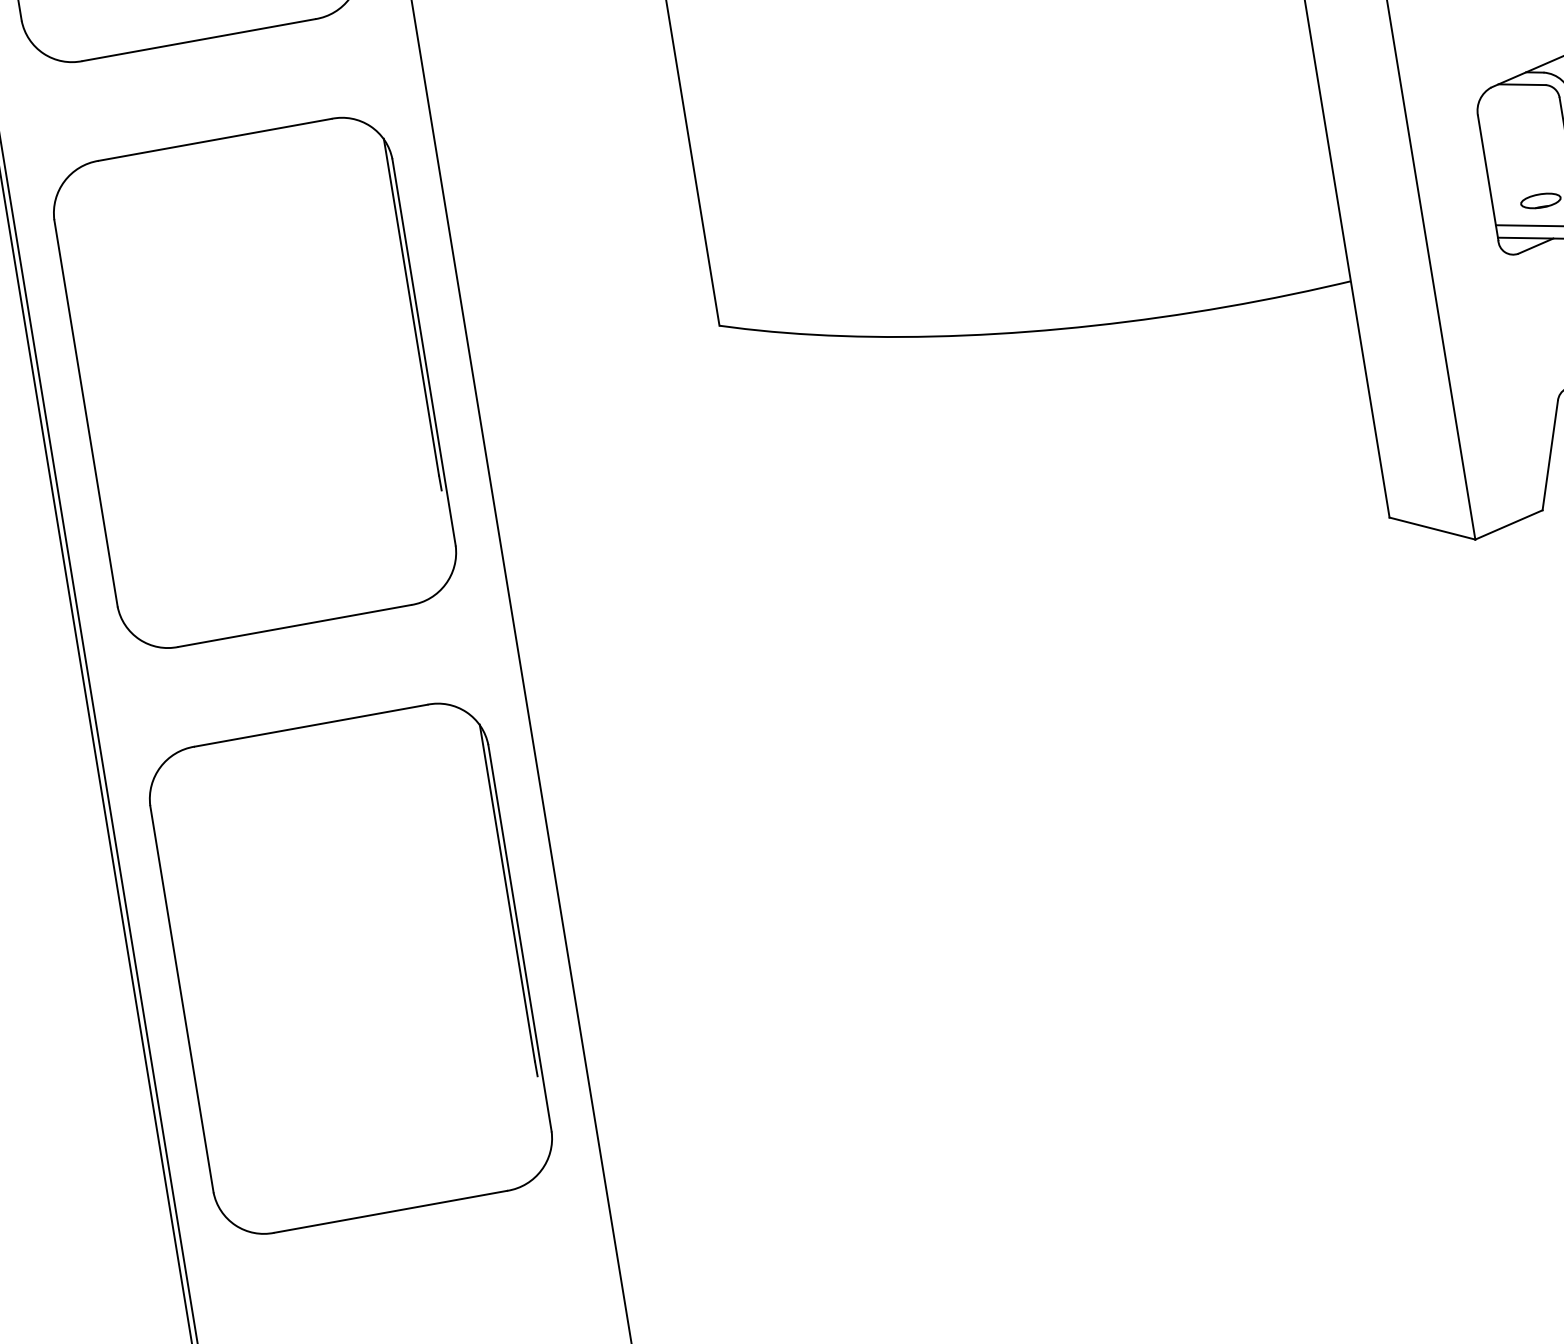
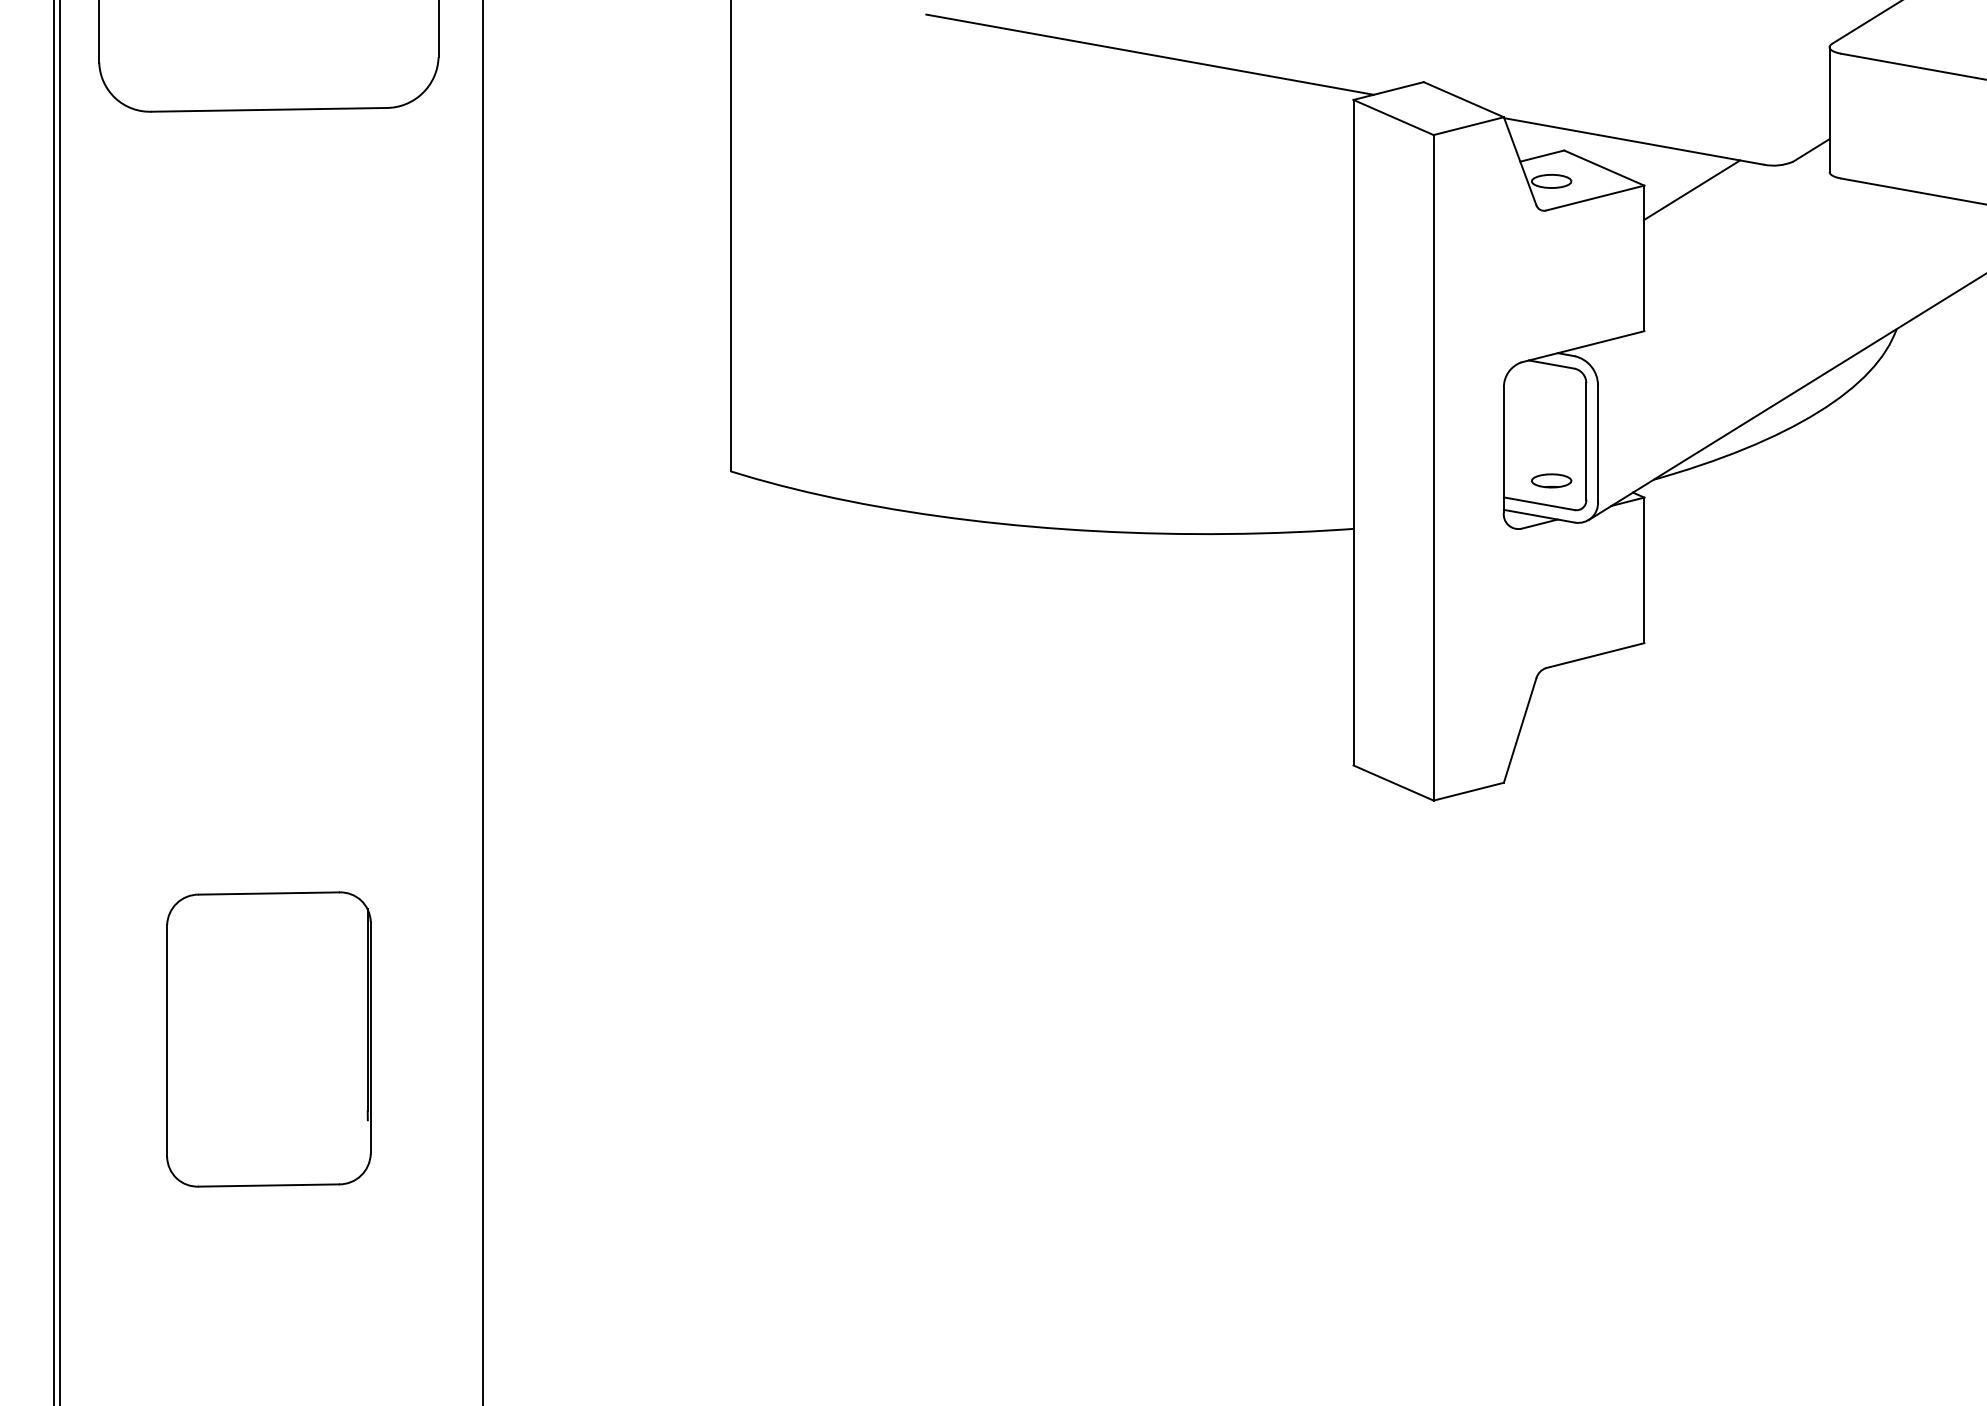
part: (254, 382) -> (268, 452), removed
part: (350, 968) -> (268, 1039), size x0.6

